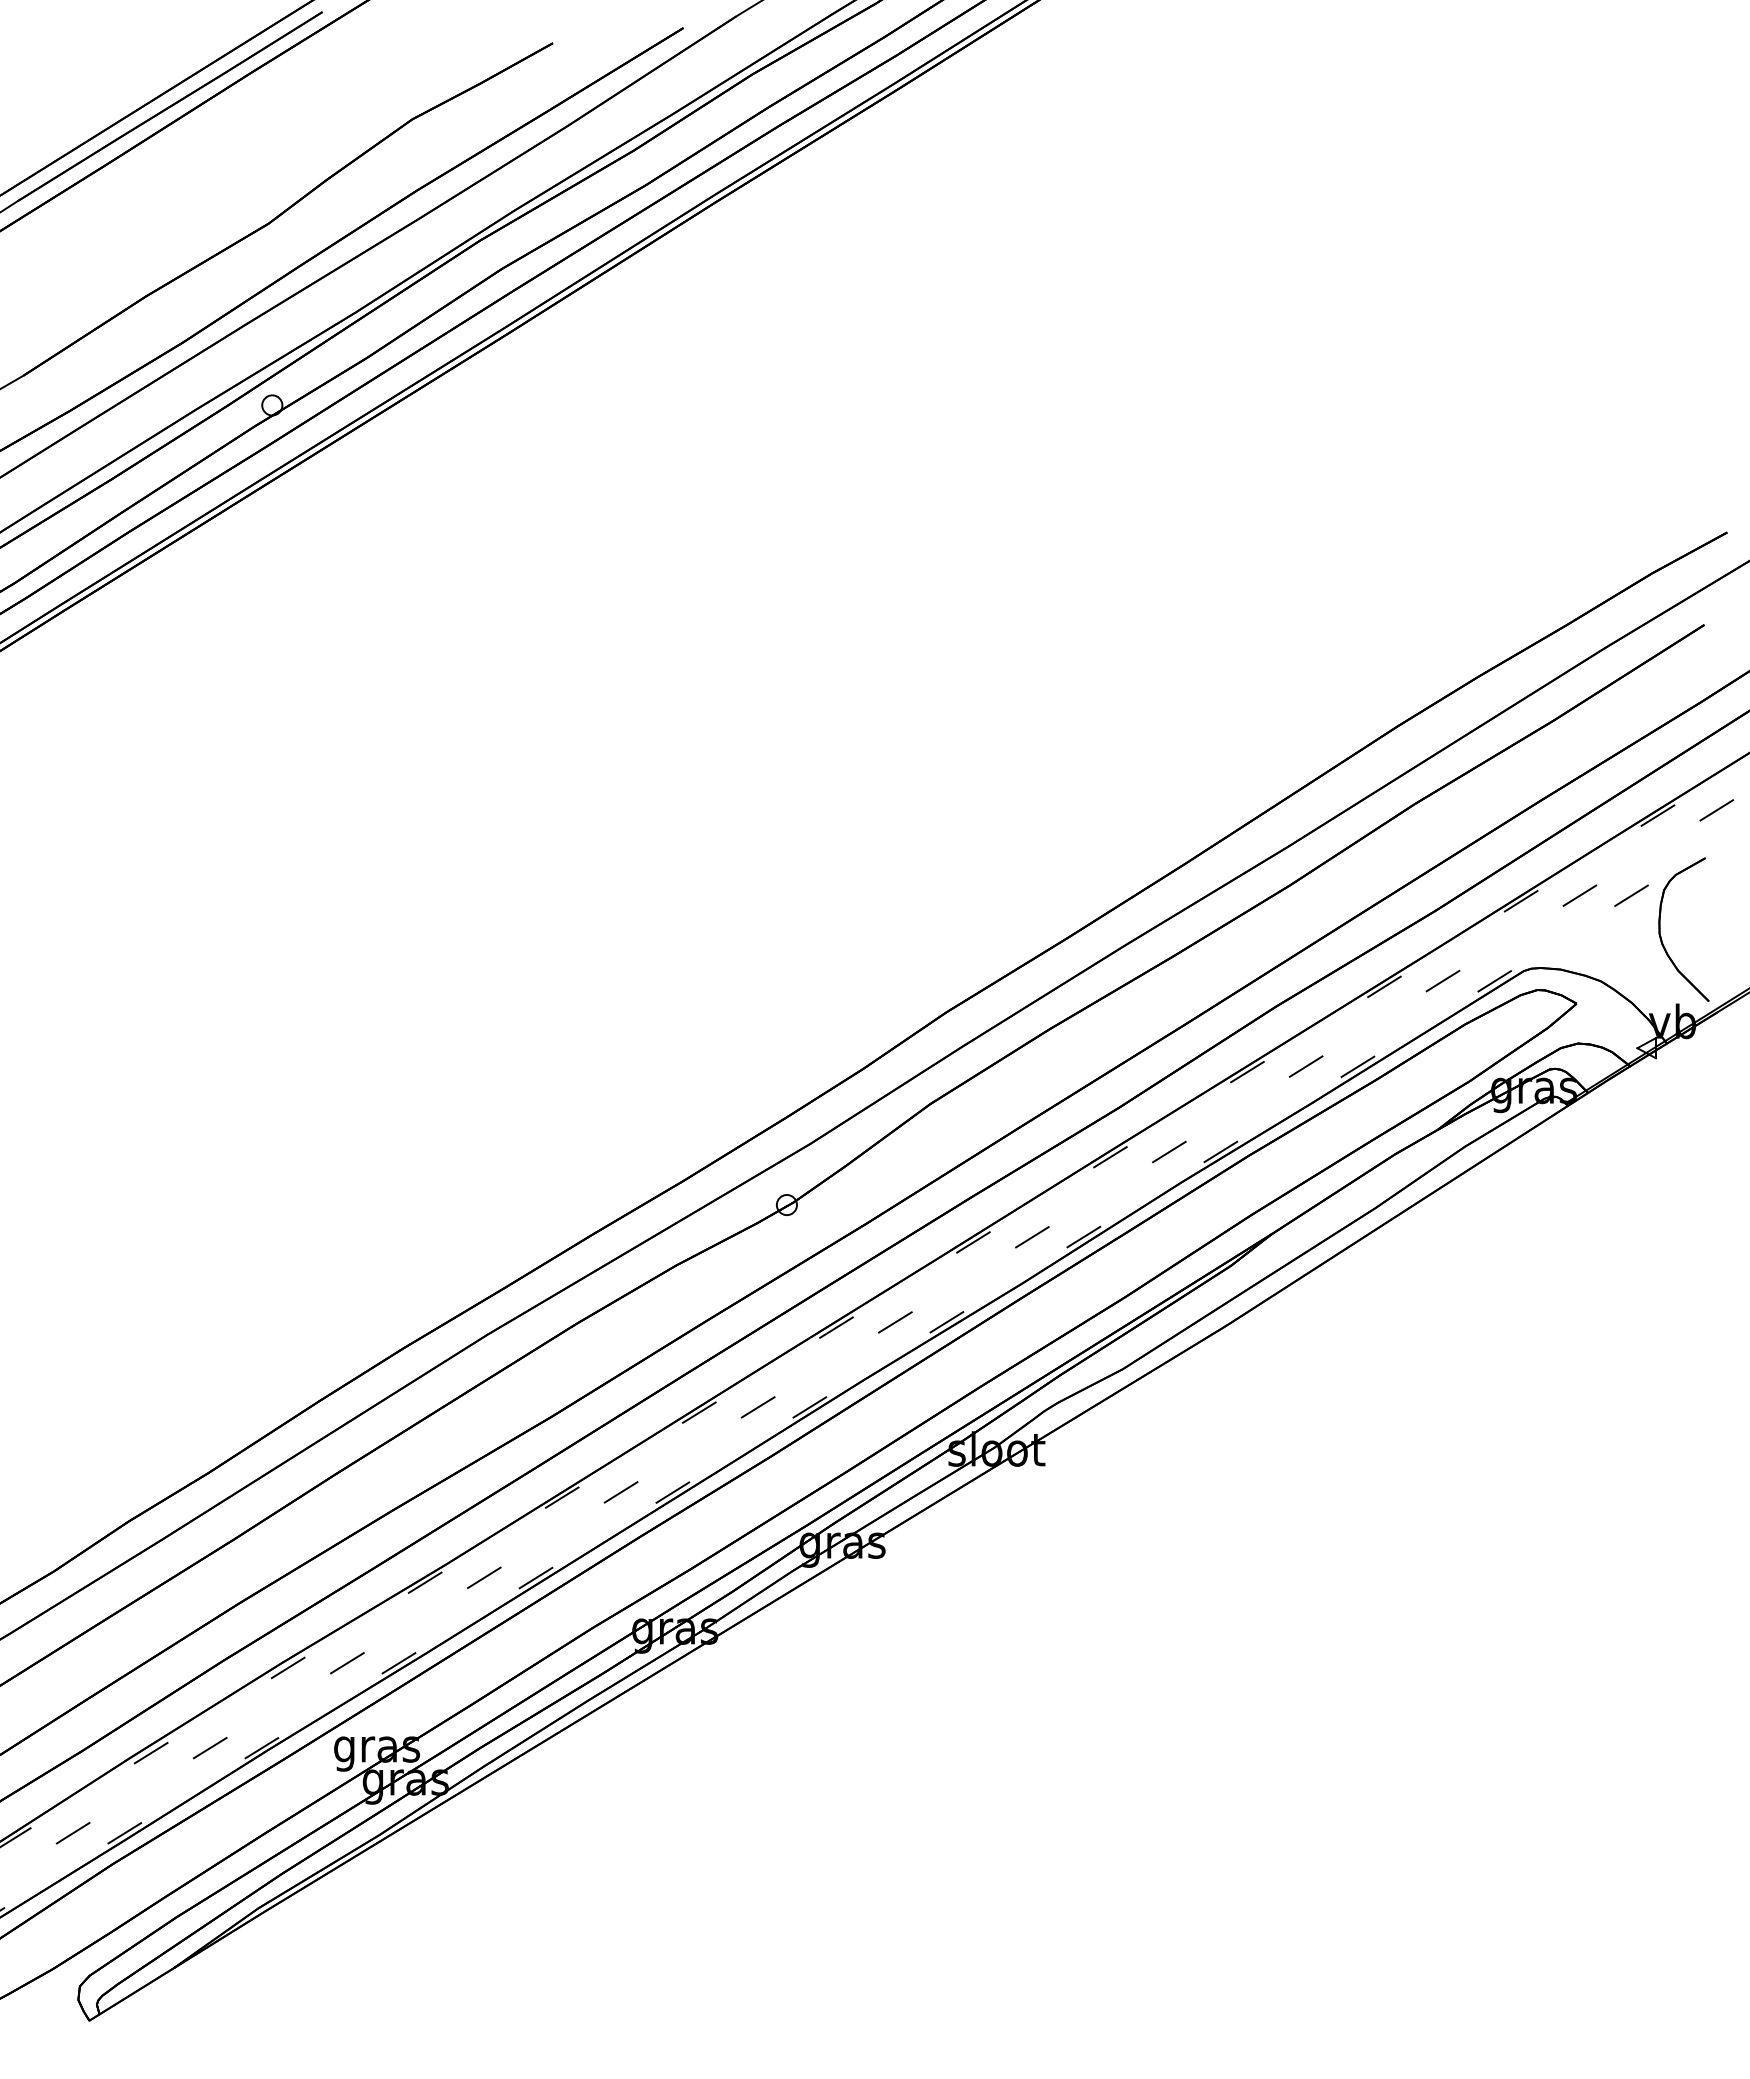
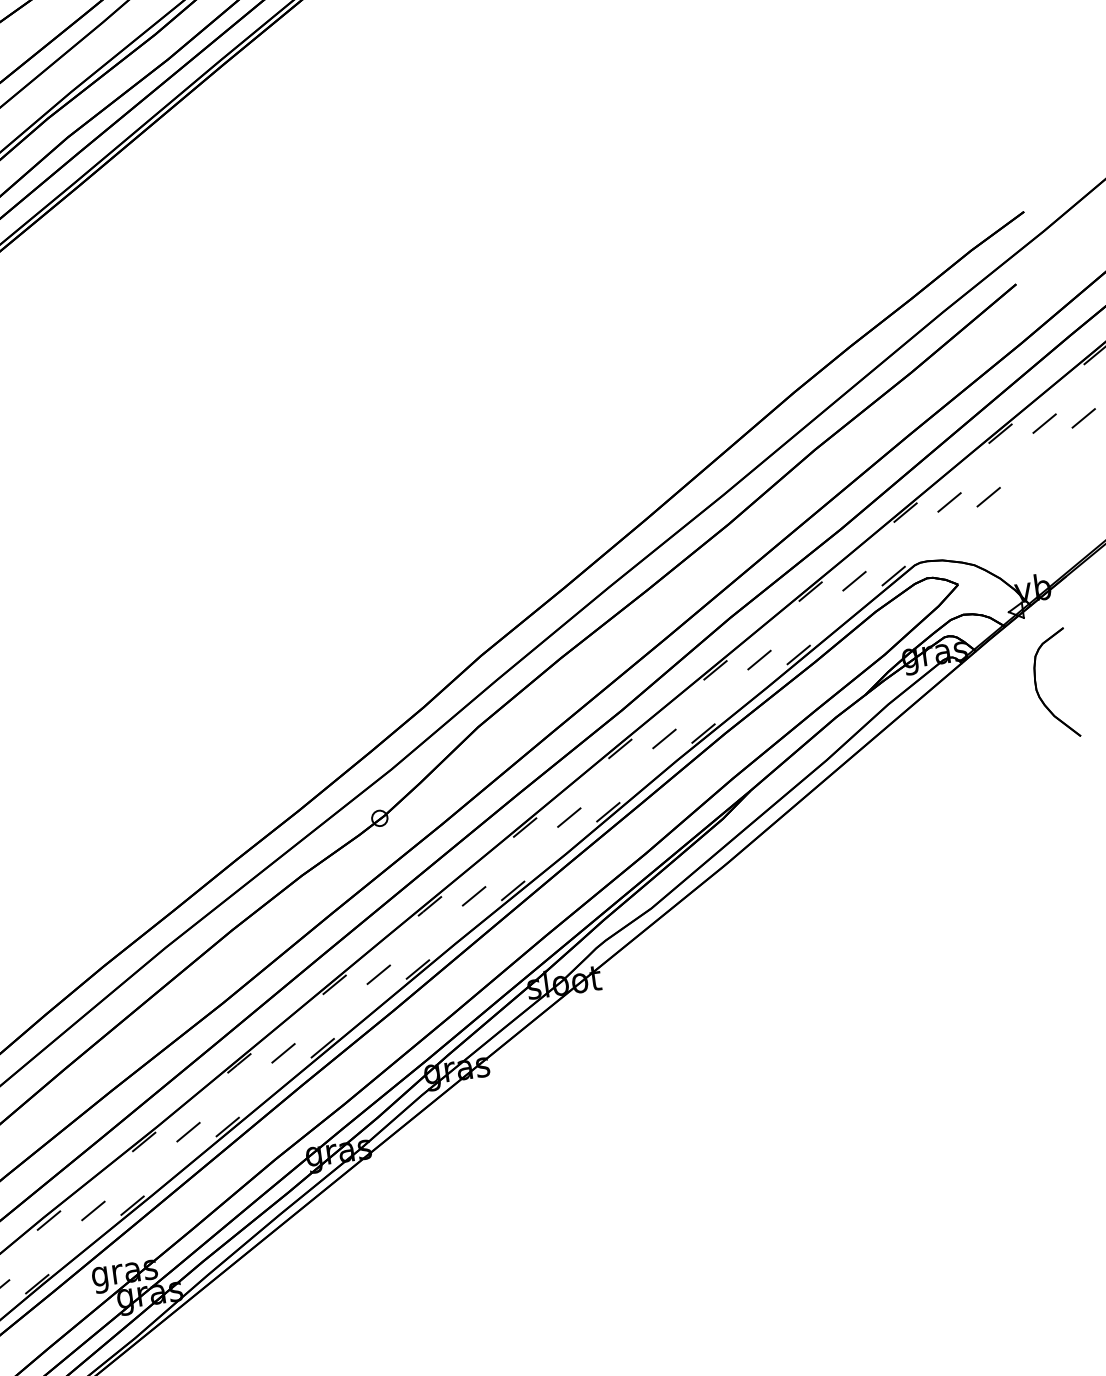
part: (1660, 929) -> (1036, 686), moved

